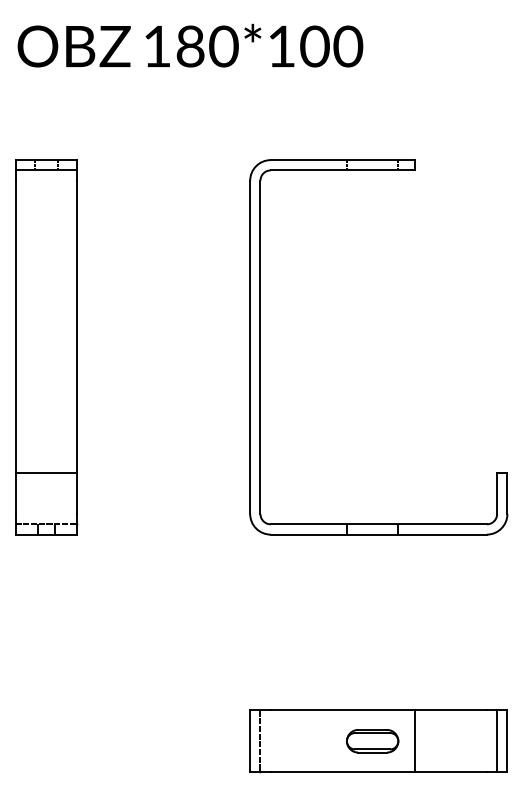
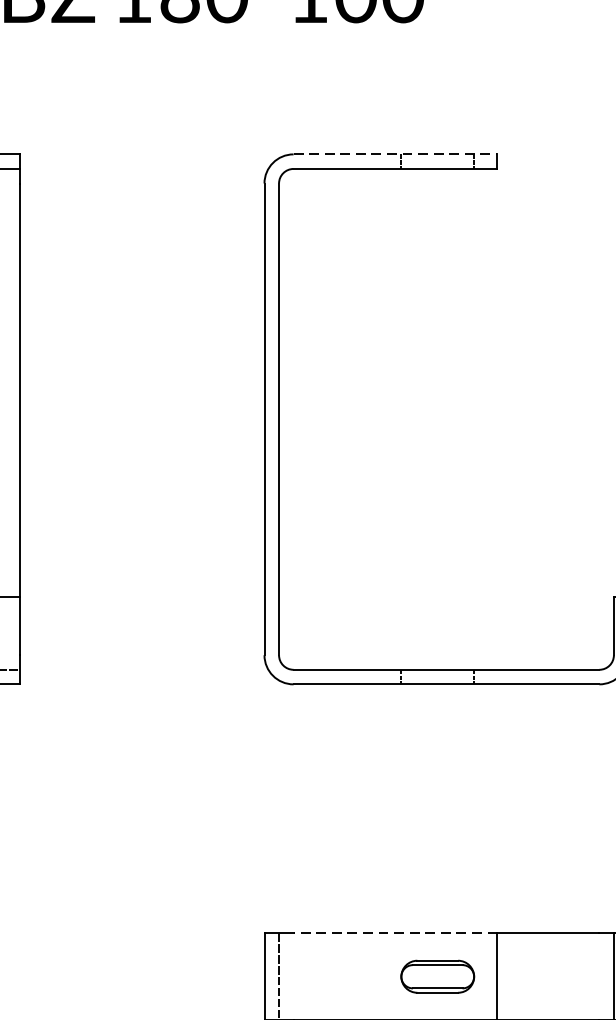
line: (343, 160) -> (396, 154), solid -> dashed
line: (342, 710) -> (395, 933), solid -> dashed

